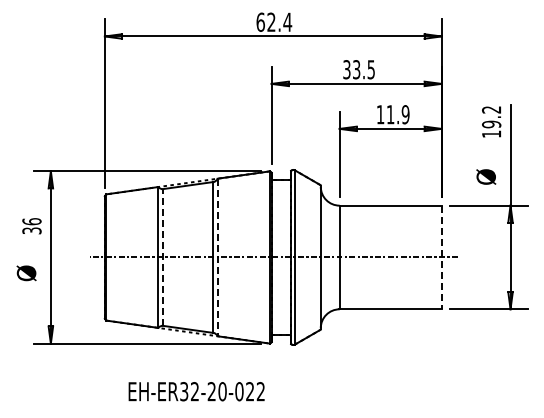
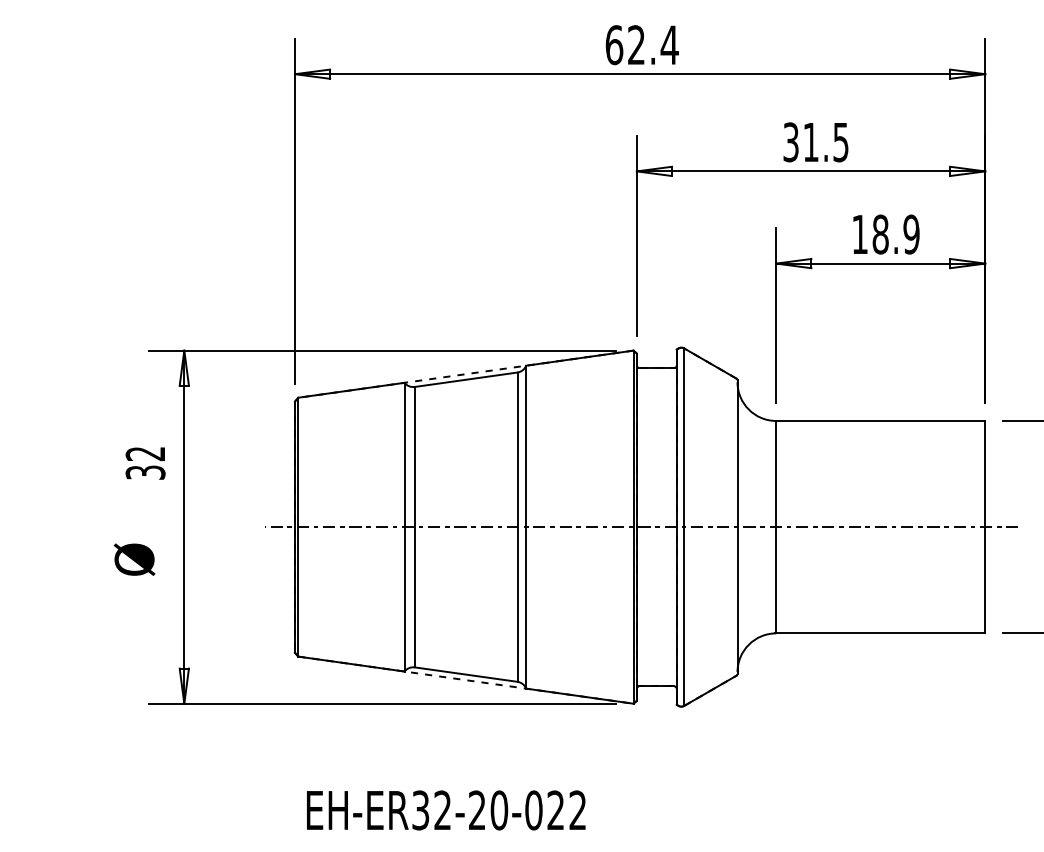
text: (356, 69) -> (810, 141), 33.5 -> 31.5
text: (390, 114) -> (880, 234), 11.9 -> 18.9
text: (31, 221) -> (144, 453), 36 -> 32
line: (163, 256) -> (415, 525), dashed -> solid
line: (217, 257) -> (525, 527), dashed -> solid
line: (441, 257) -> (984, 527), dashed -> solid
text: (196, 391) -> (445, 810), moved

